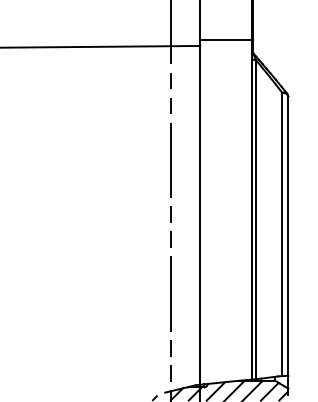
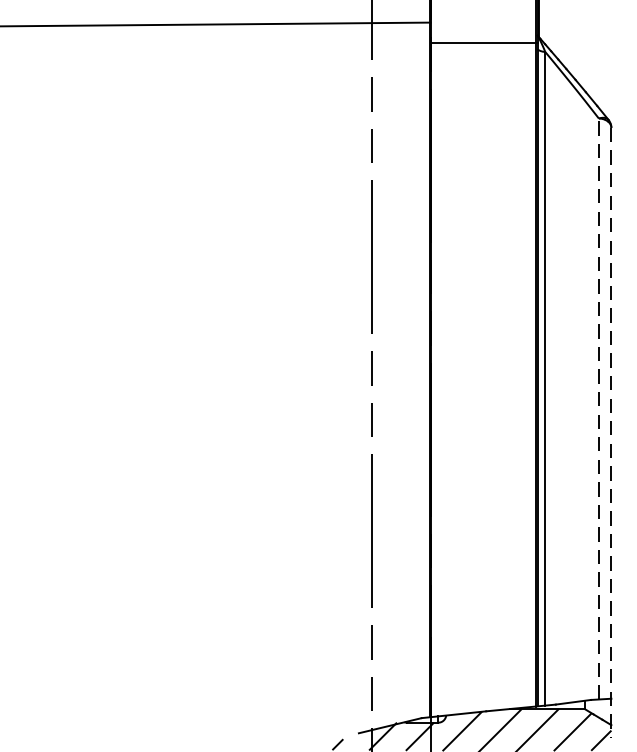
line: (226, 39) -> (484, 42), moved
line: (282, 234) -> (599, 409), solid -> dashed
line: (288, 246) -> (611, 433), solid -> dashed

